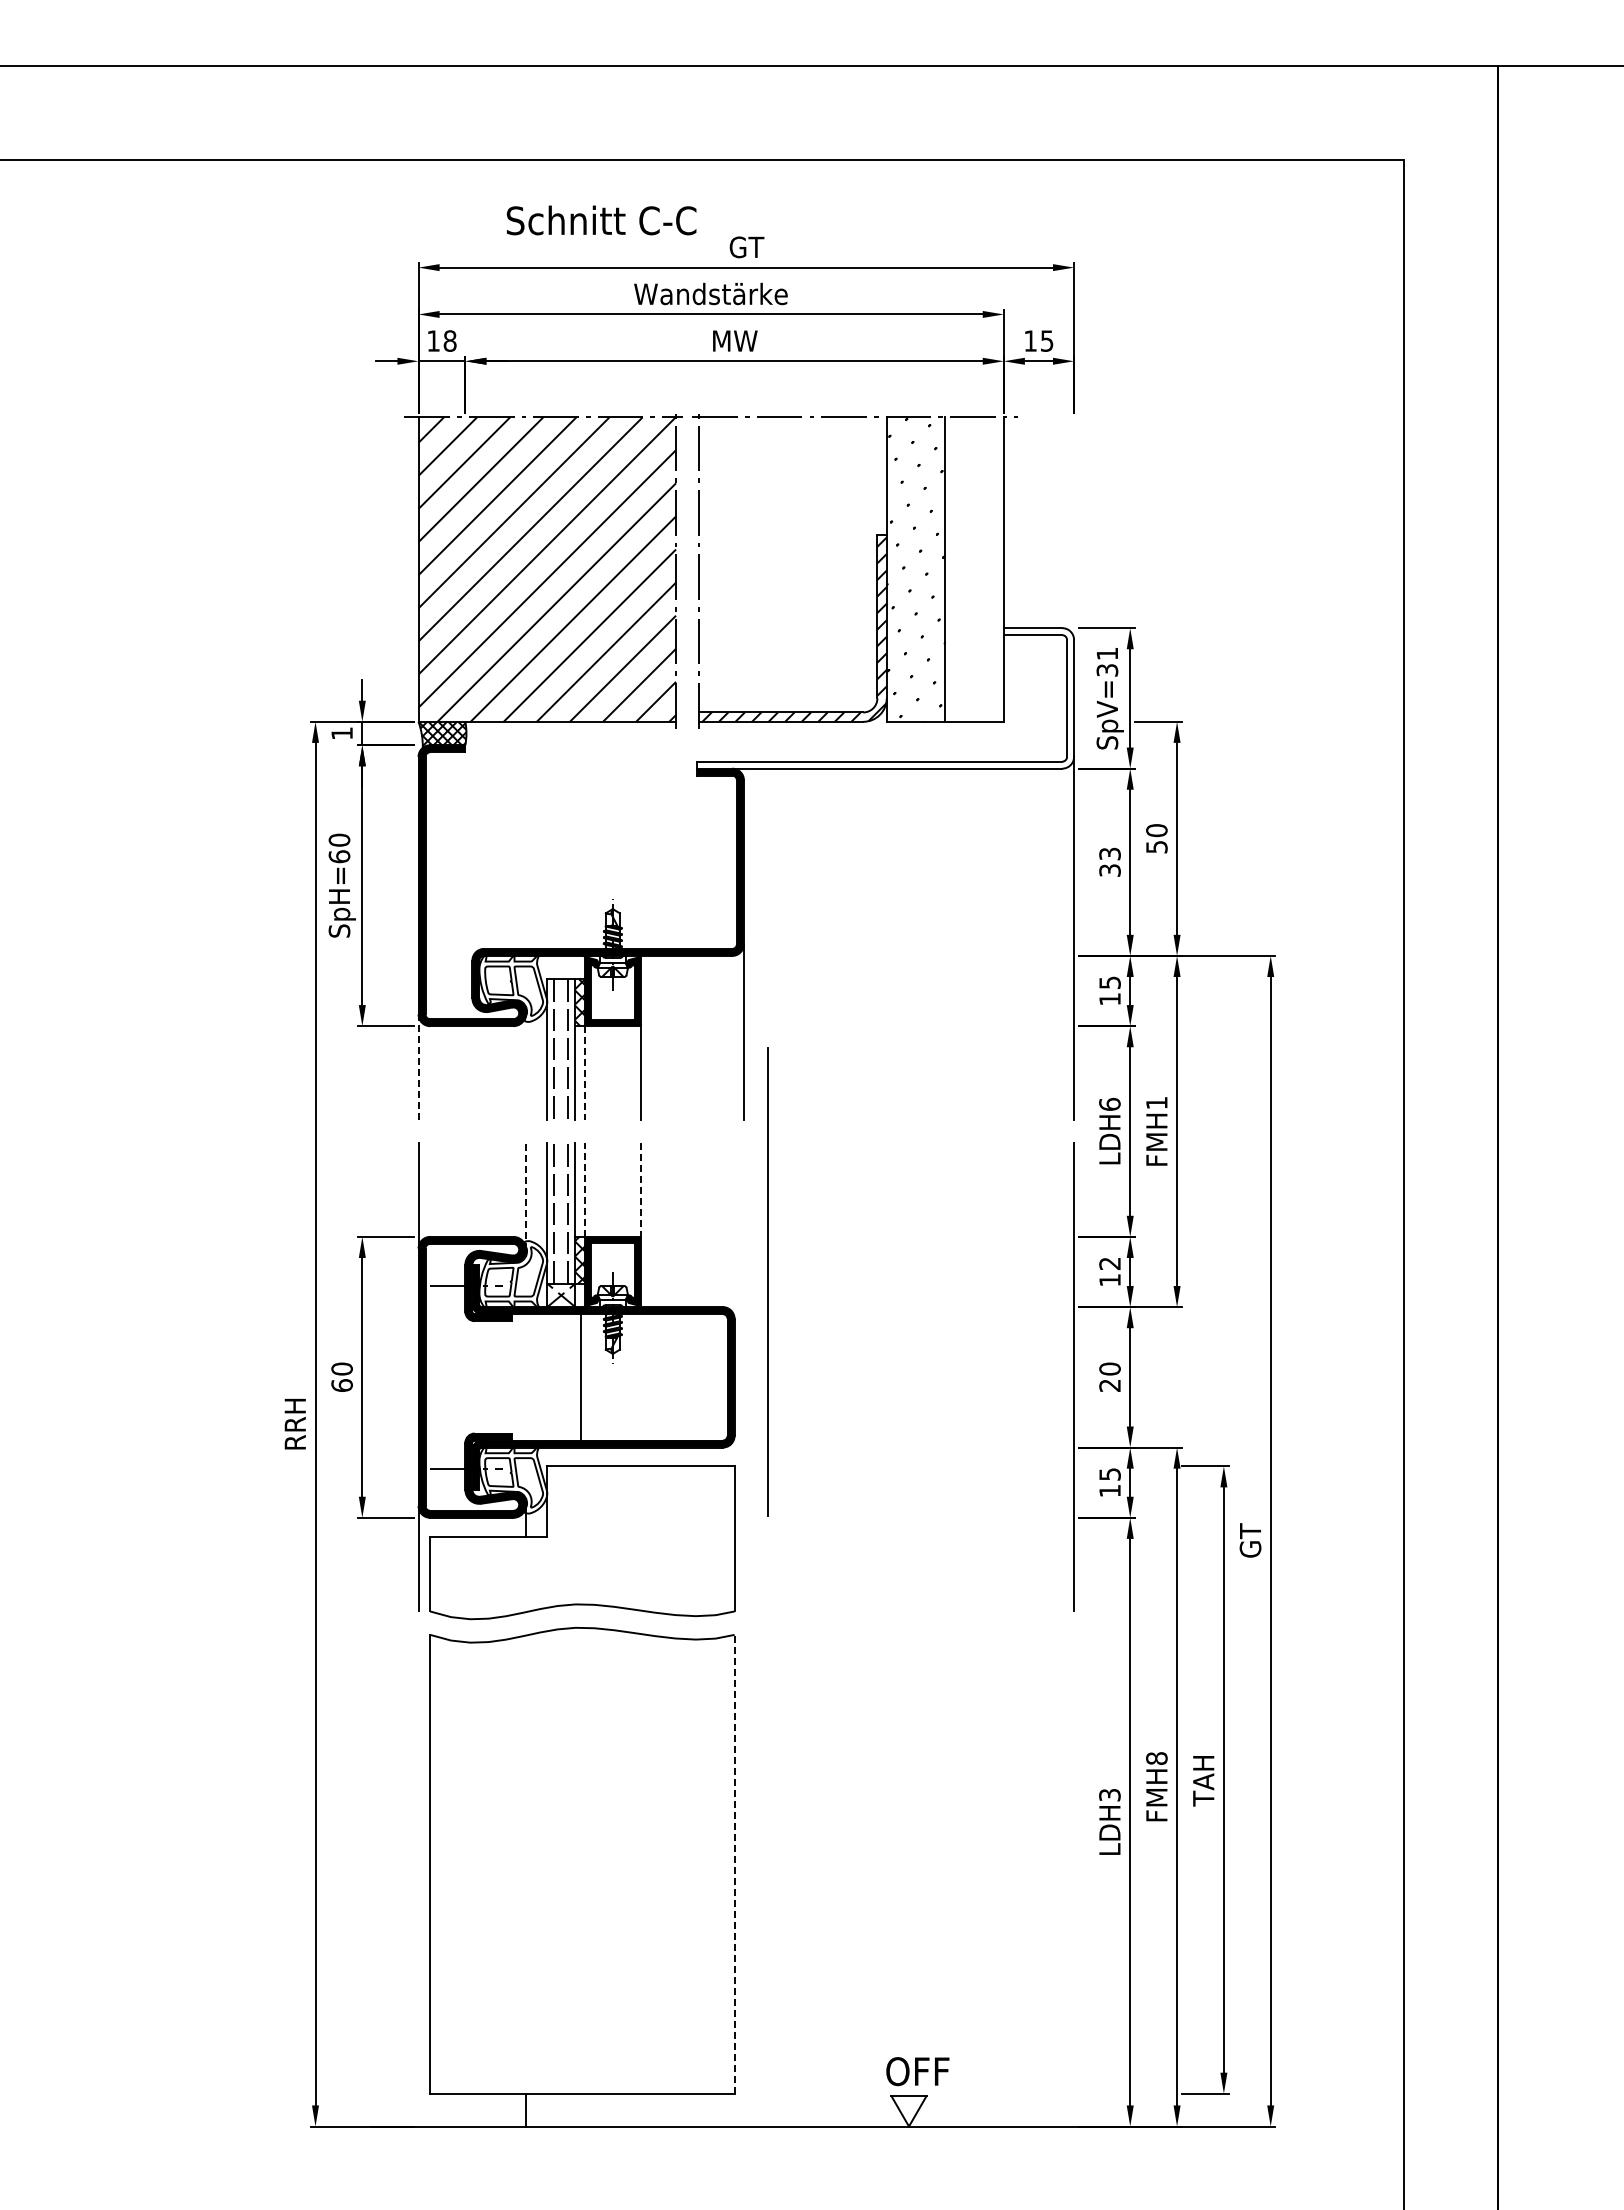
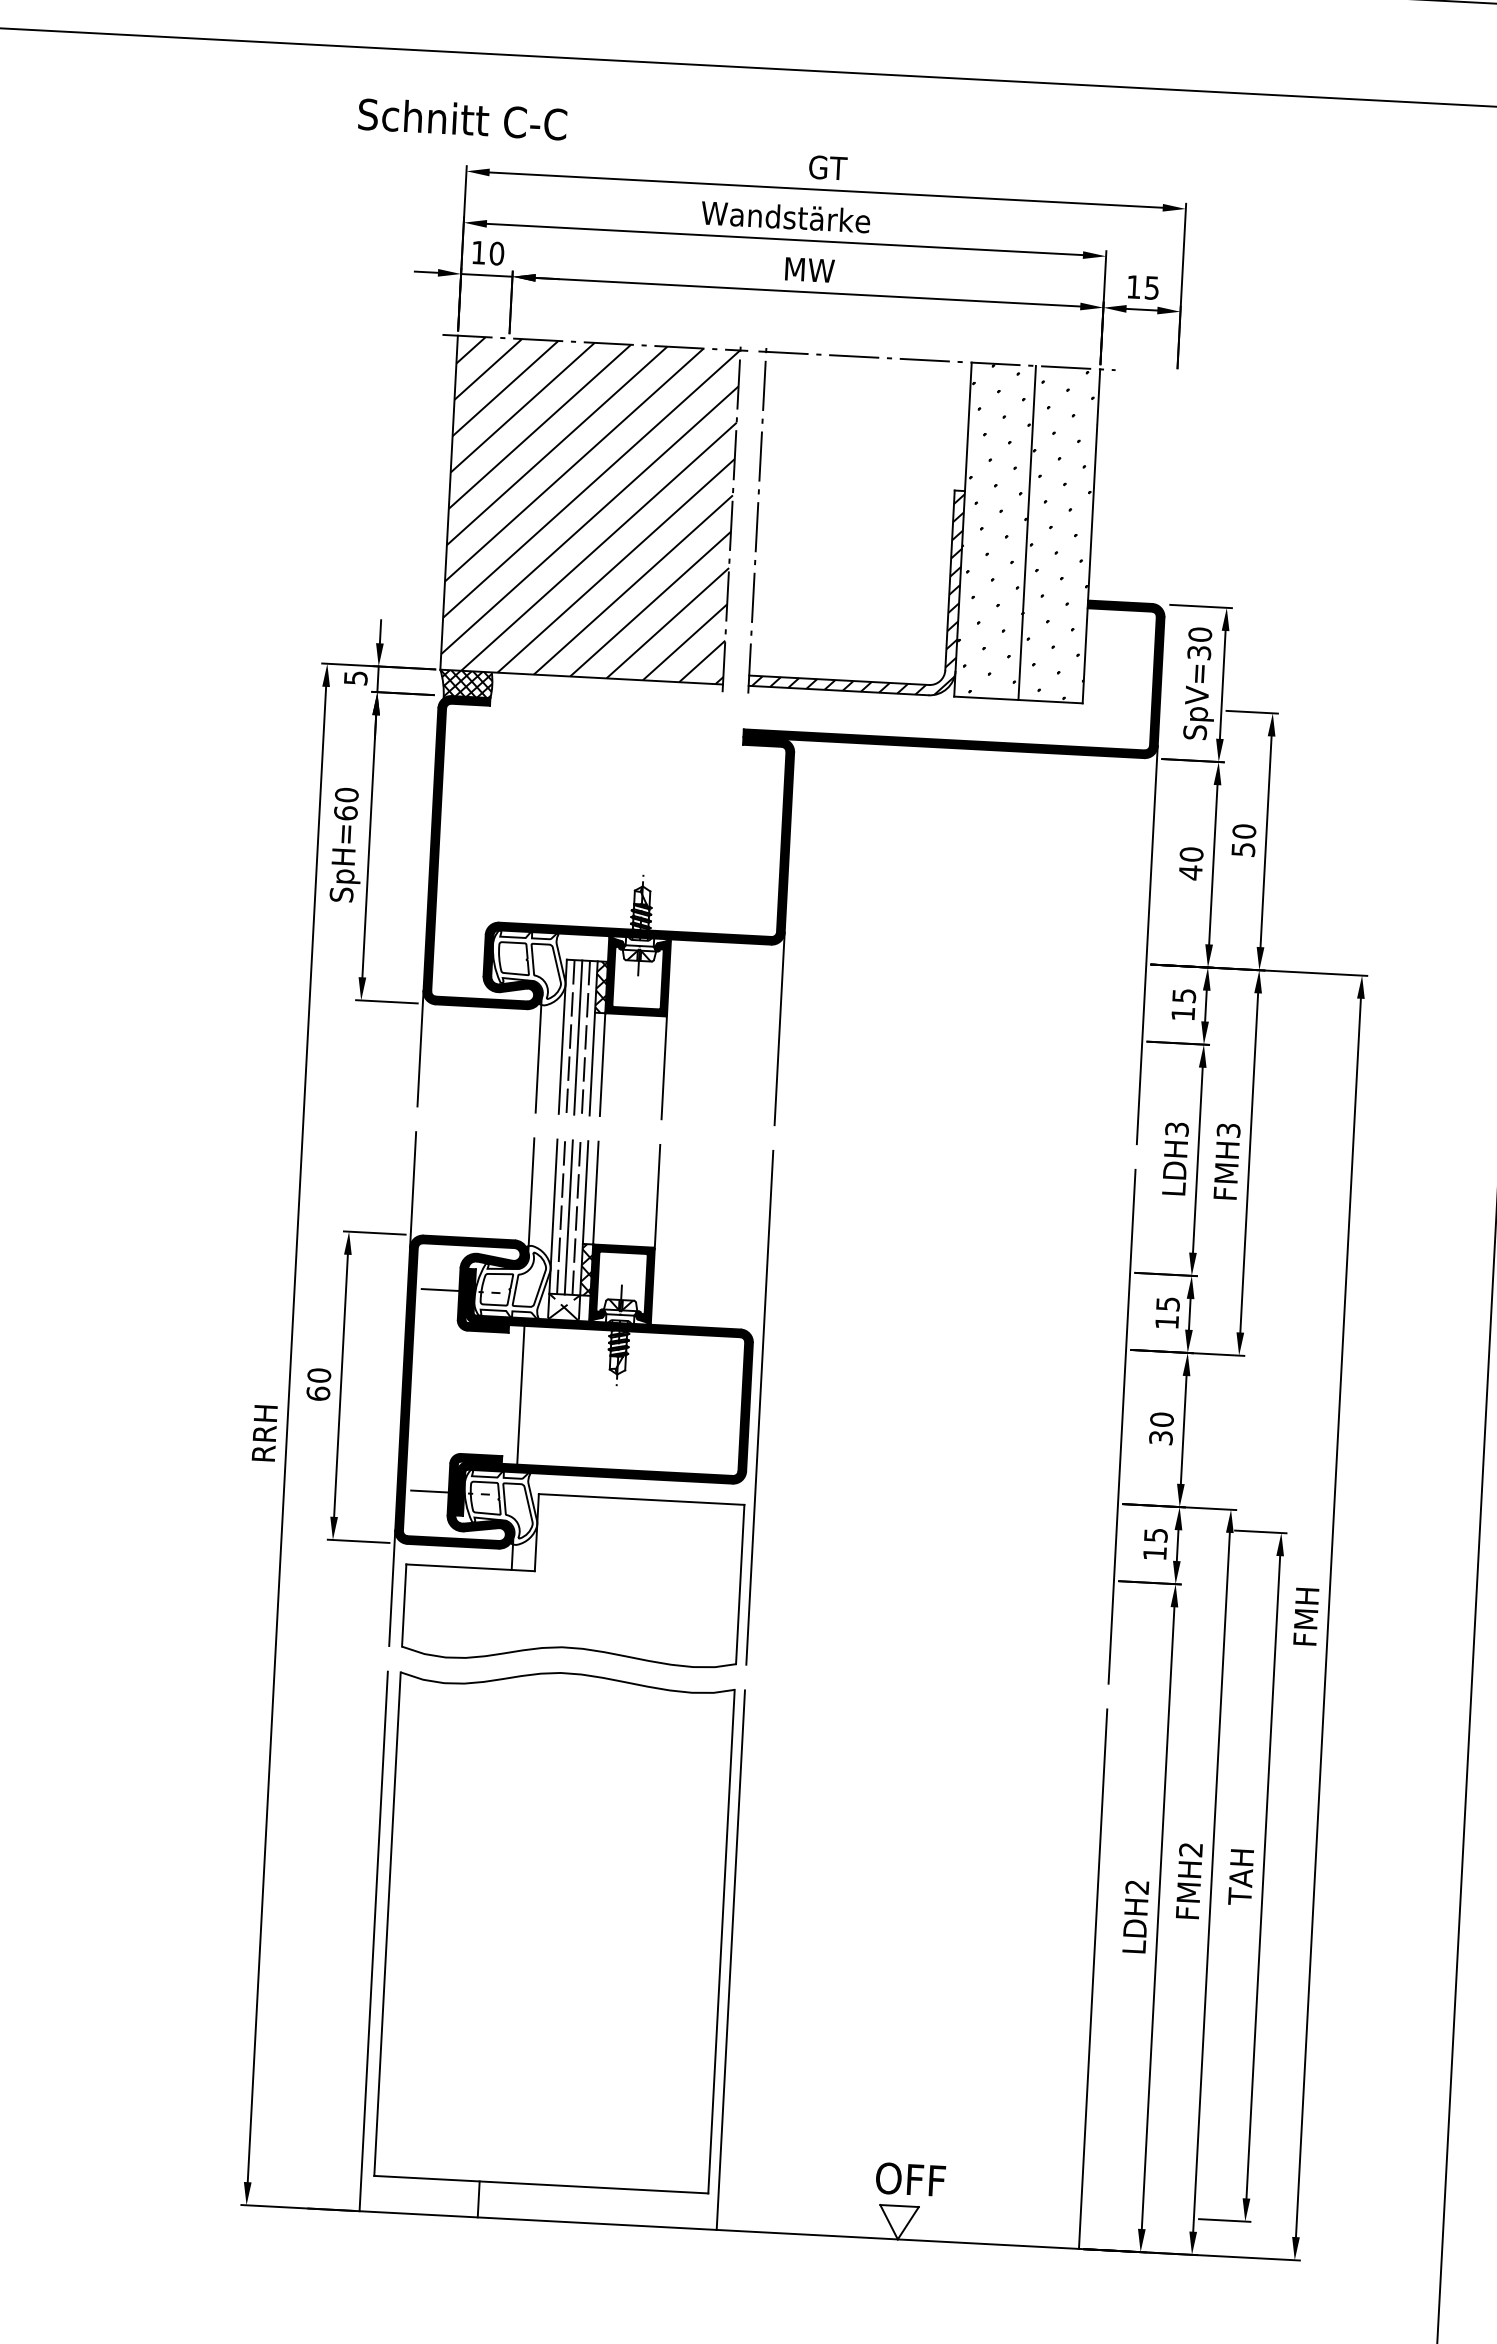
text: (601, 220) -> (462, 119), moved
text: (449, 340) -> (496, 253), 18 -> 10
hatch: (974, 569) -> (1059, 534), added
text: (1107, 653) -> (1200, 634), SpV=31 -> SpV=30
fill: (885, 698) -> (954, 670), added
text: (341, 733) -> (355, 678), 1 -> 5
text: (1109, 862) -> (1190, 863), 33 -> 40
line: (561, 1049) -> (578, 1037), added
line: (526, 1066) -> (539, 1054), added
line: (418, 1067) -> (420, 1049), dashed -> solid
line: (584, 1073) -> (602, 1065), dashed -> solid
text: (1156, 1102) -> (1228, 1129), FMH1 -> FMH3
text: (1109, 1103) -> (1176, 1128), LDH6 -> LDH3
line: (584, 1190) -> (595, 1193), dashed -> solid
line: (640, 1190) -> (657, 1196), dashed -> solid
line: (526, 1196) -> (531, 1196), dashed -> solid
line: (561, 1213) -> (568, 1217), added
text: (1109, 1263) -> (1167, 1303), 12 -> 15
line: (767, 1281) -> (759, 1406), moved
line: (581, 1377) -> (521, 1395), moved
text: (1109, 1385) -> (1160, 1437), 20 -> 30
text: (1250, 1541) -> (1306, 1617), GT -> FMH
text: (1156, 1758) -> (1190, 1849), FMH8 -> FMH2
text: (1109, 1795) -> (1136, 1887), LDH3 -> LDH2
line: (734, 1863) -> (721, 1940), dashed -> solid
line: (418, 1880) -> (373, 1941), added
line: (743, 1880) -> (730, 1959), added
line: (1074, 1880) -> (1093, 1978), added

